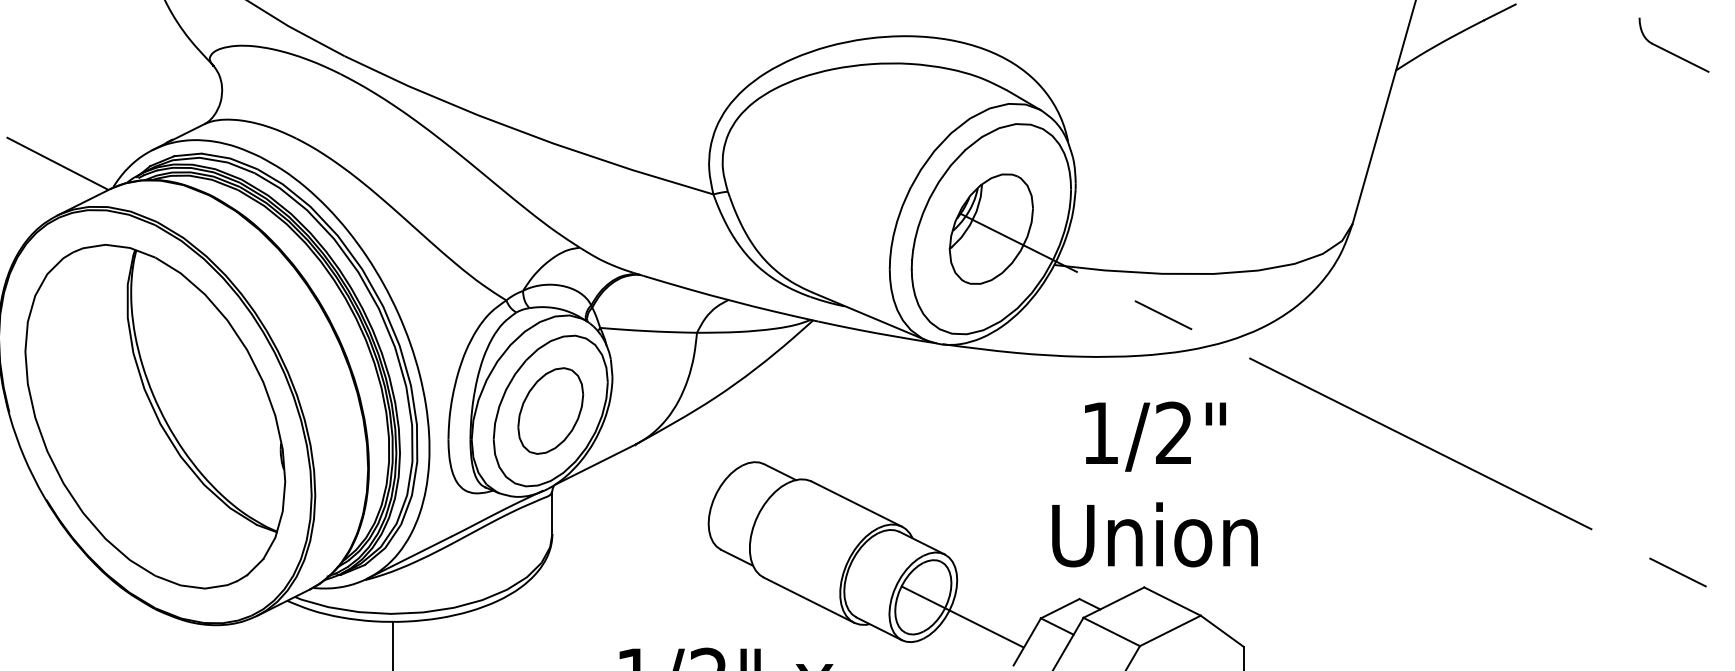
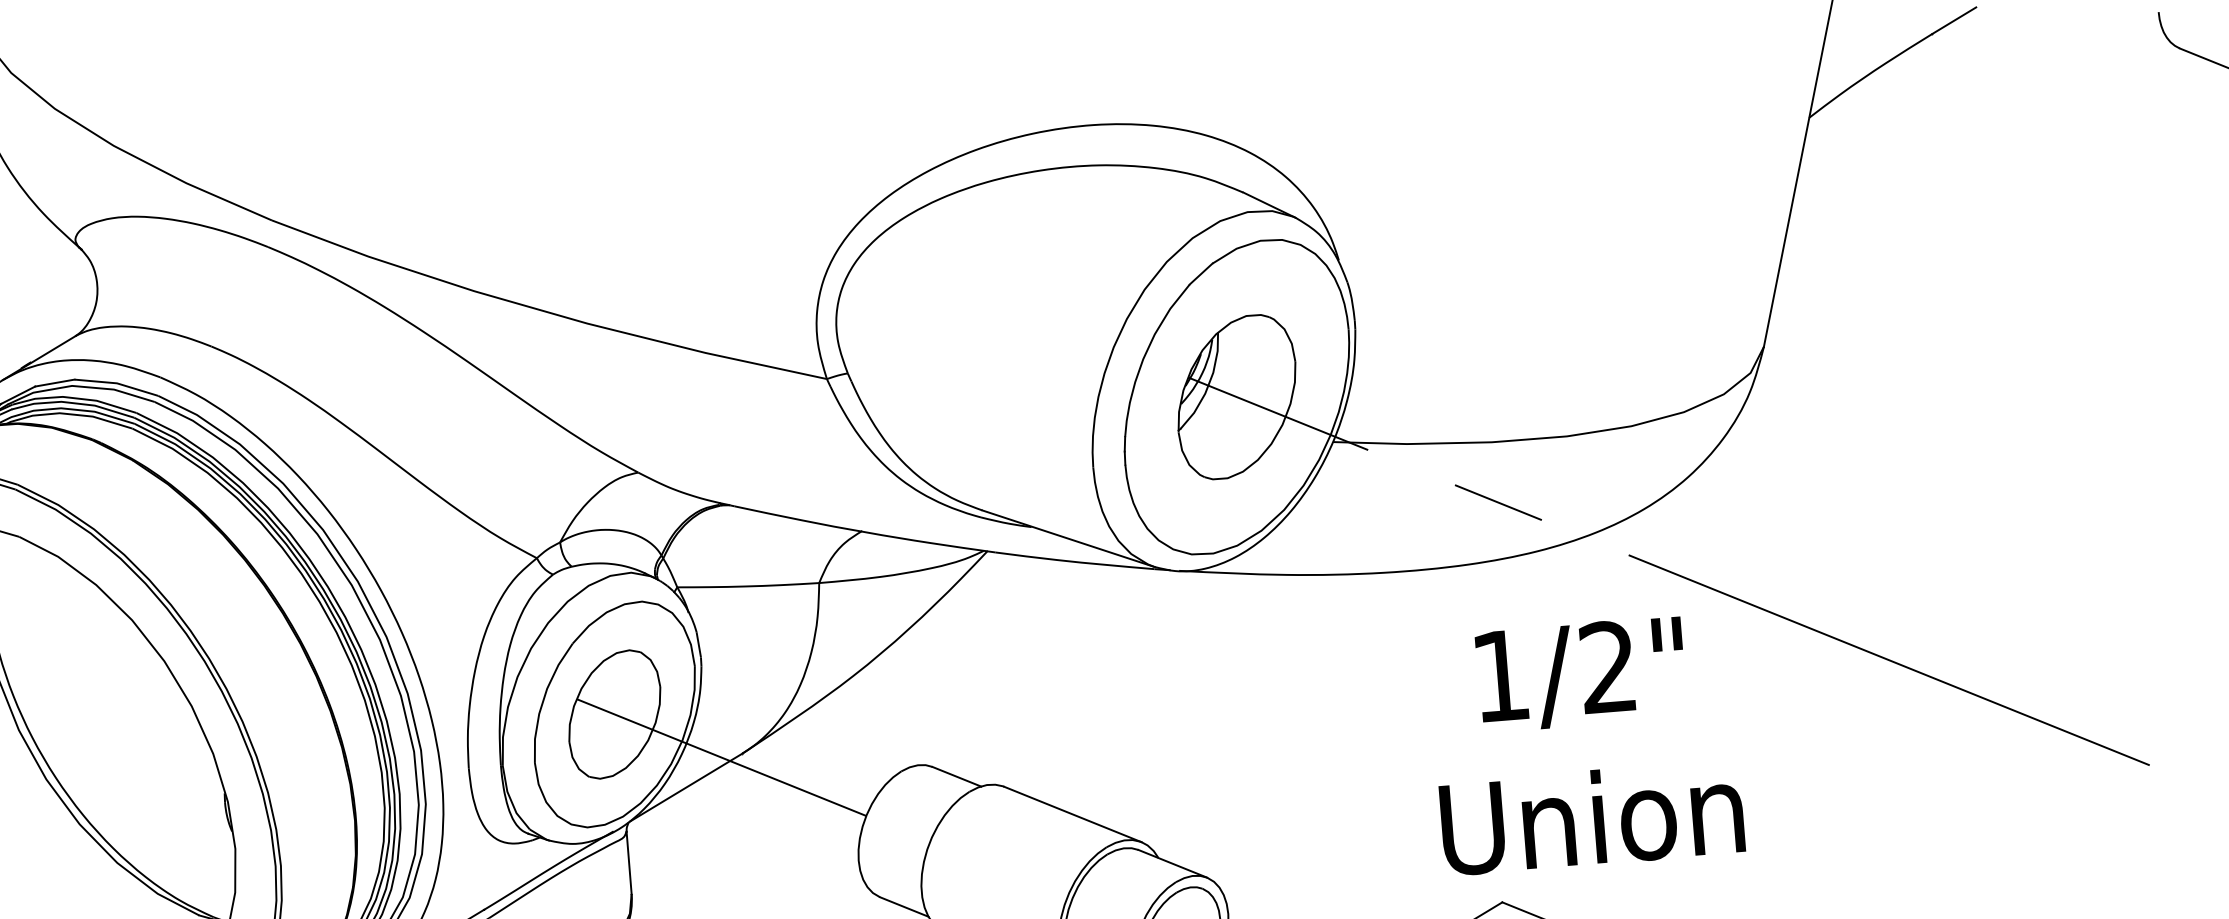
line: (620, 445) -> (720, 756), added
text: (1154, 484) -> (1585, 744), moved

